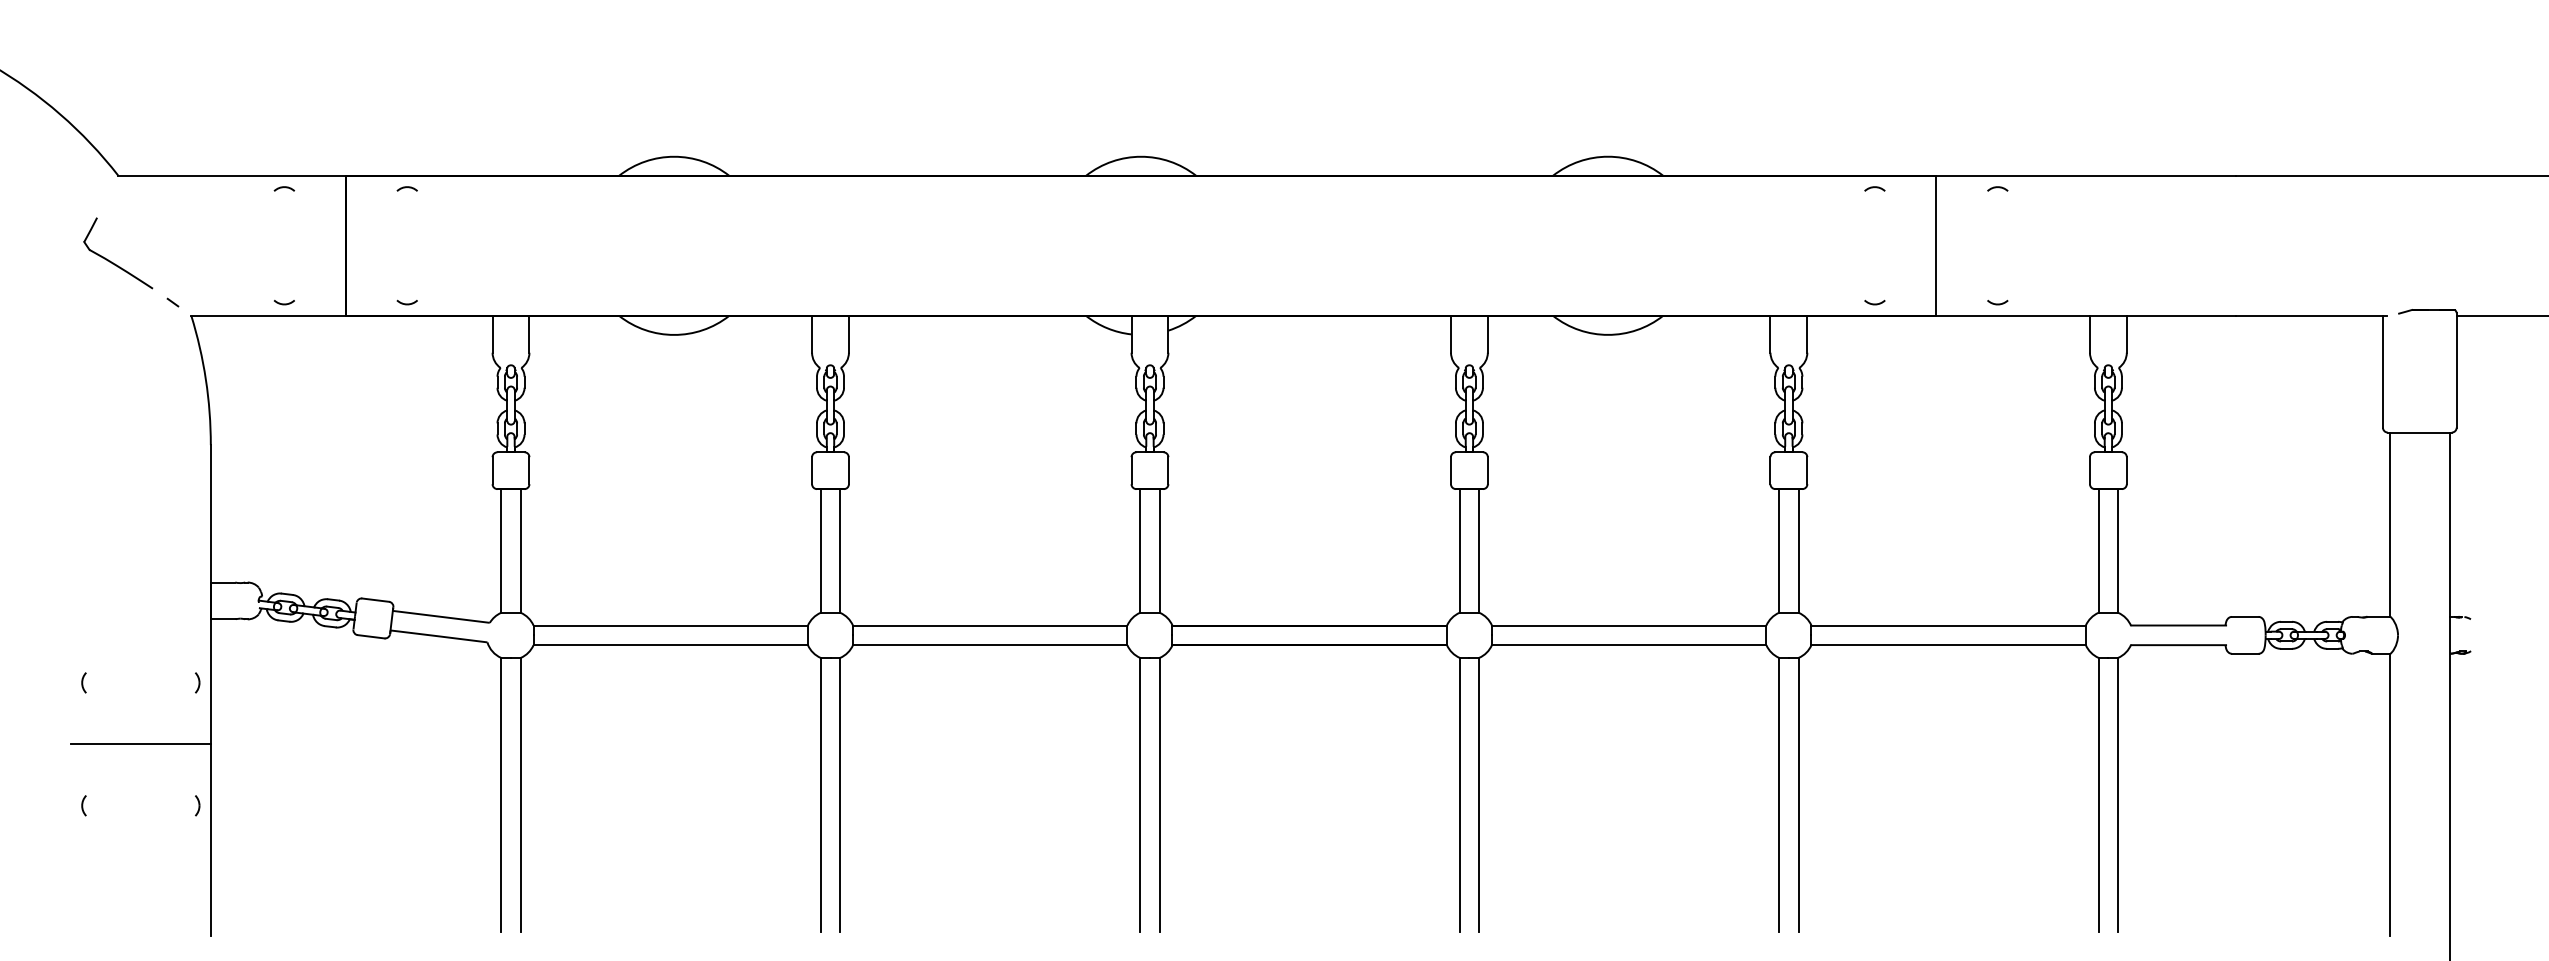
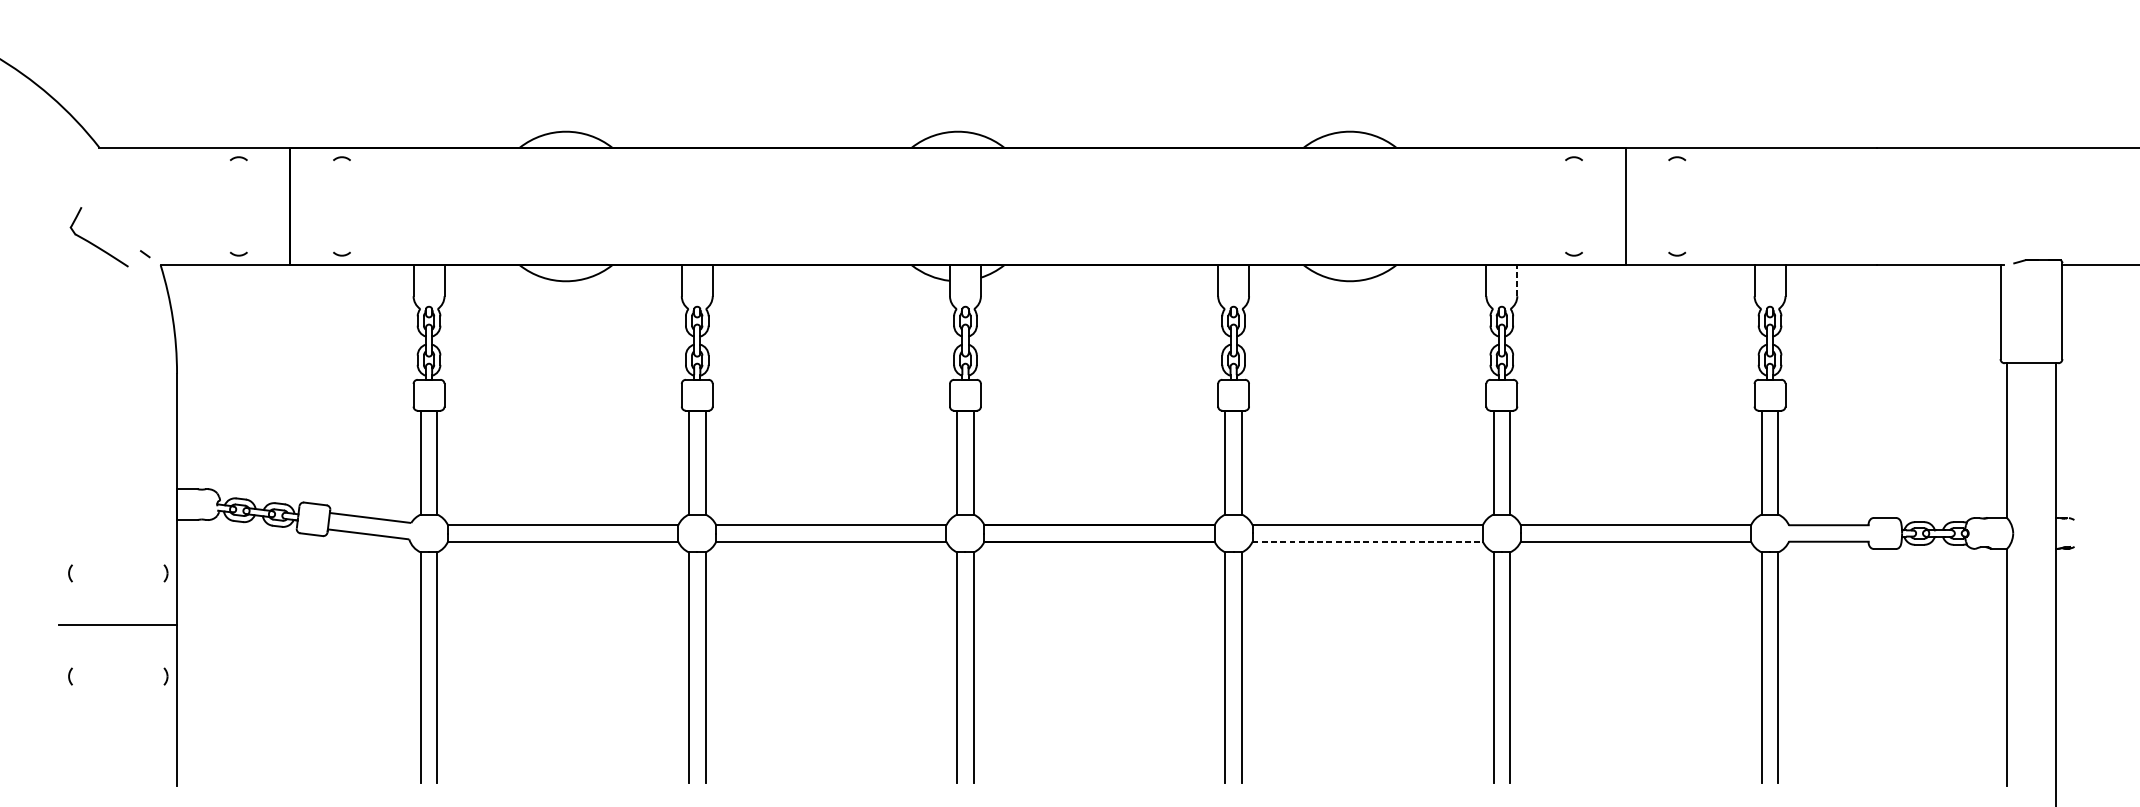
part: (113, 262) -> (95, 244), moved
line: (1807, 333) -> (1517, 280), solid -> dashed
line: (1629, 645) -> (1368, 542), solid -> dashed

